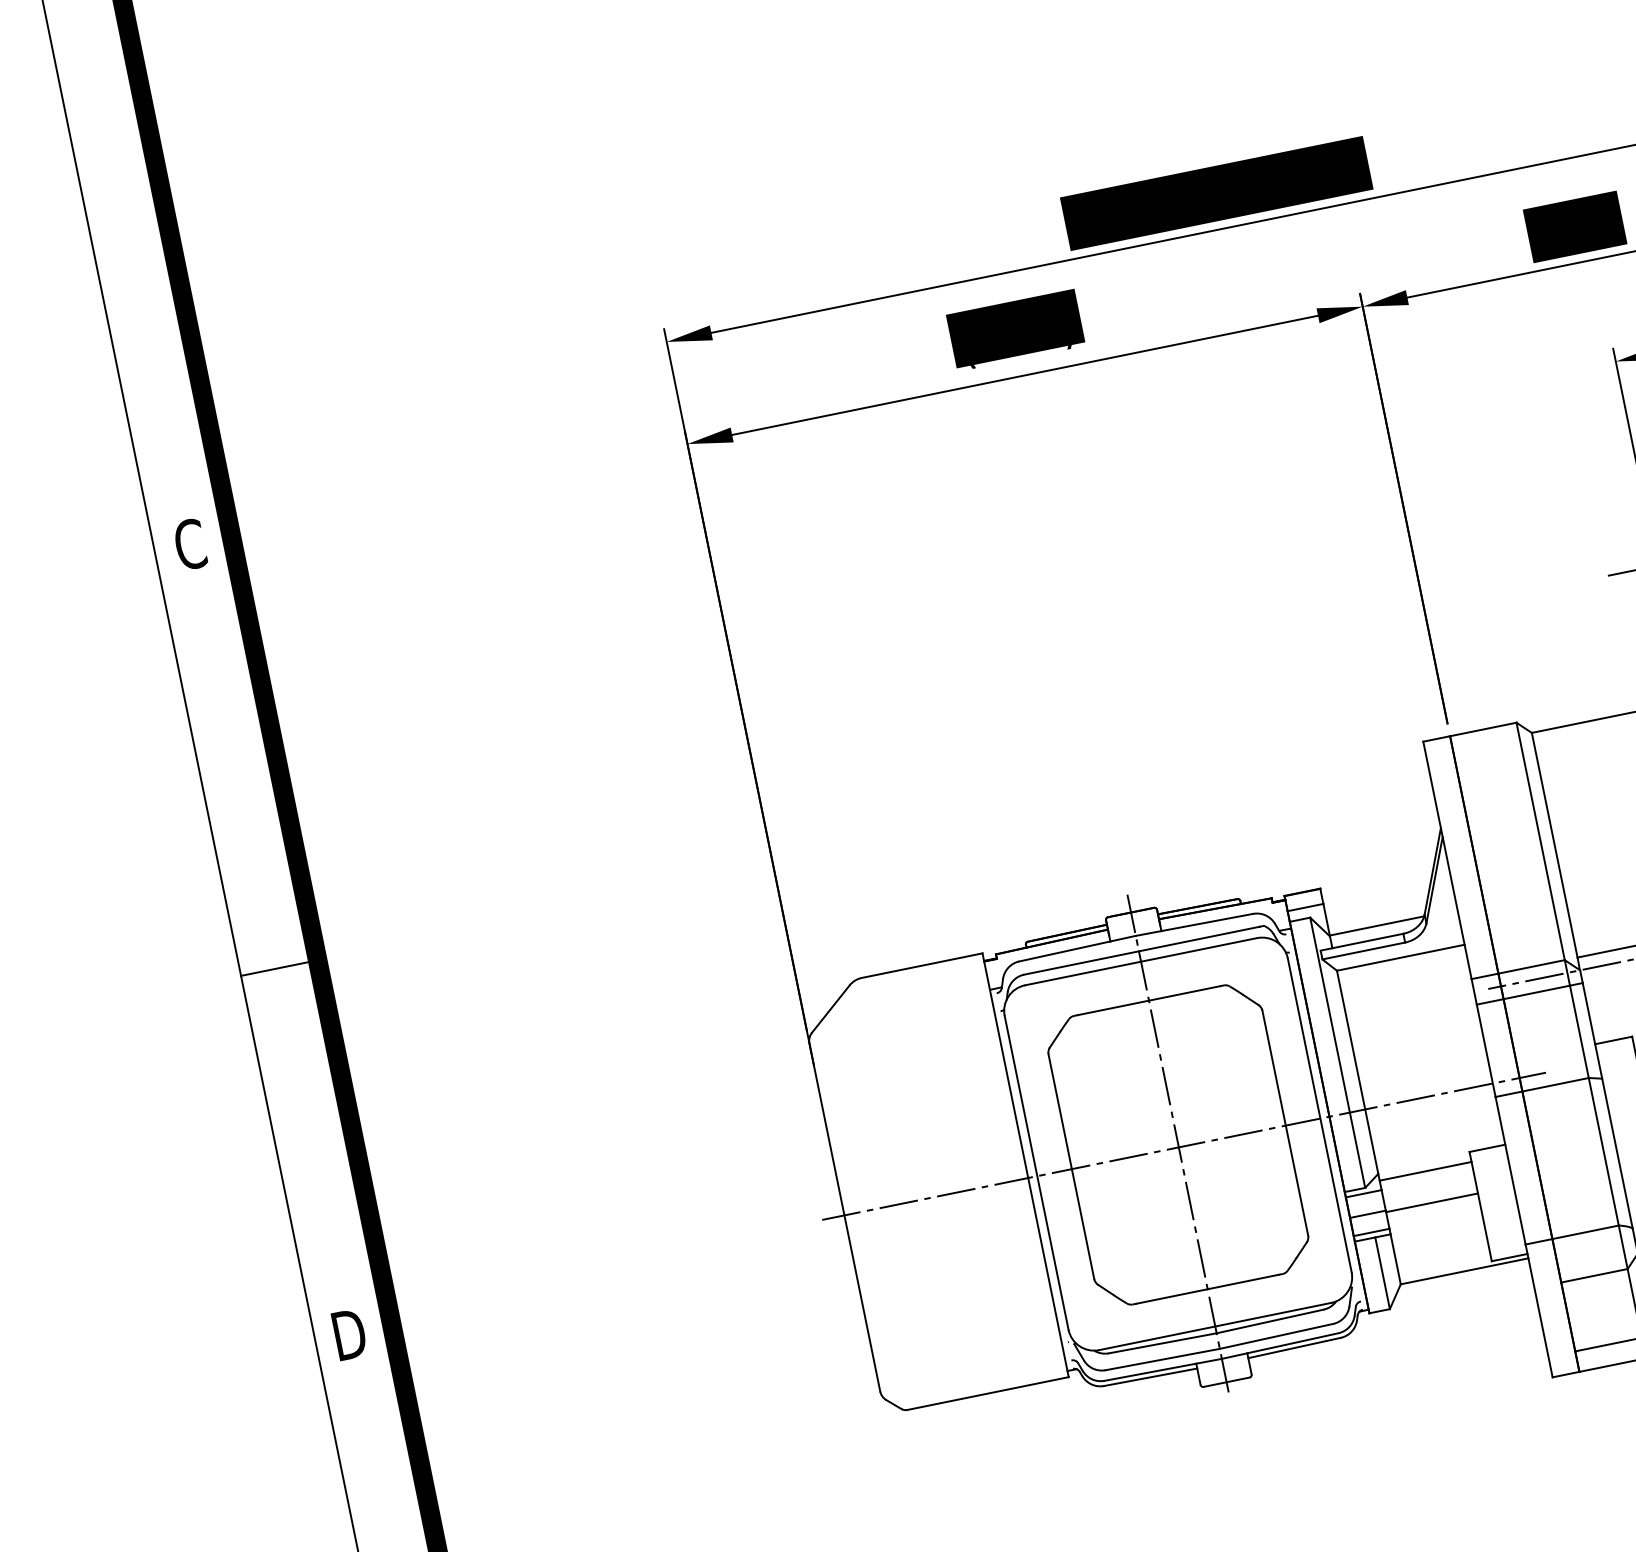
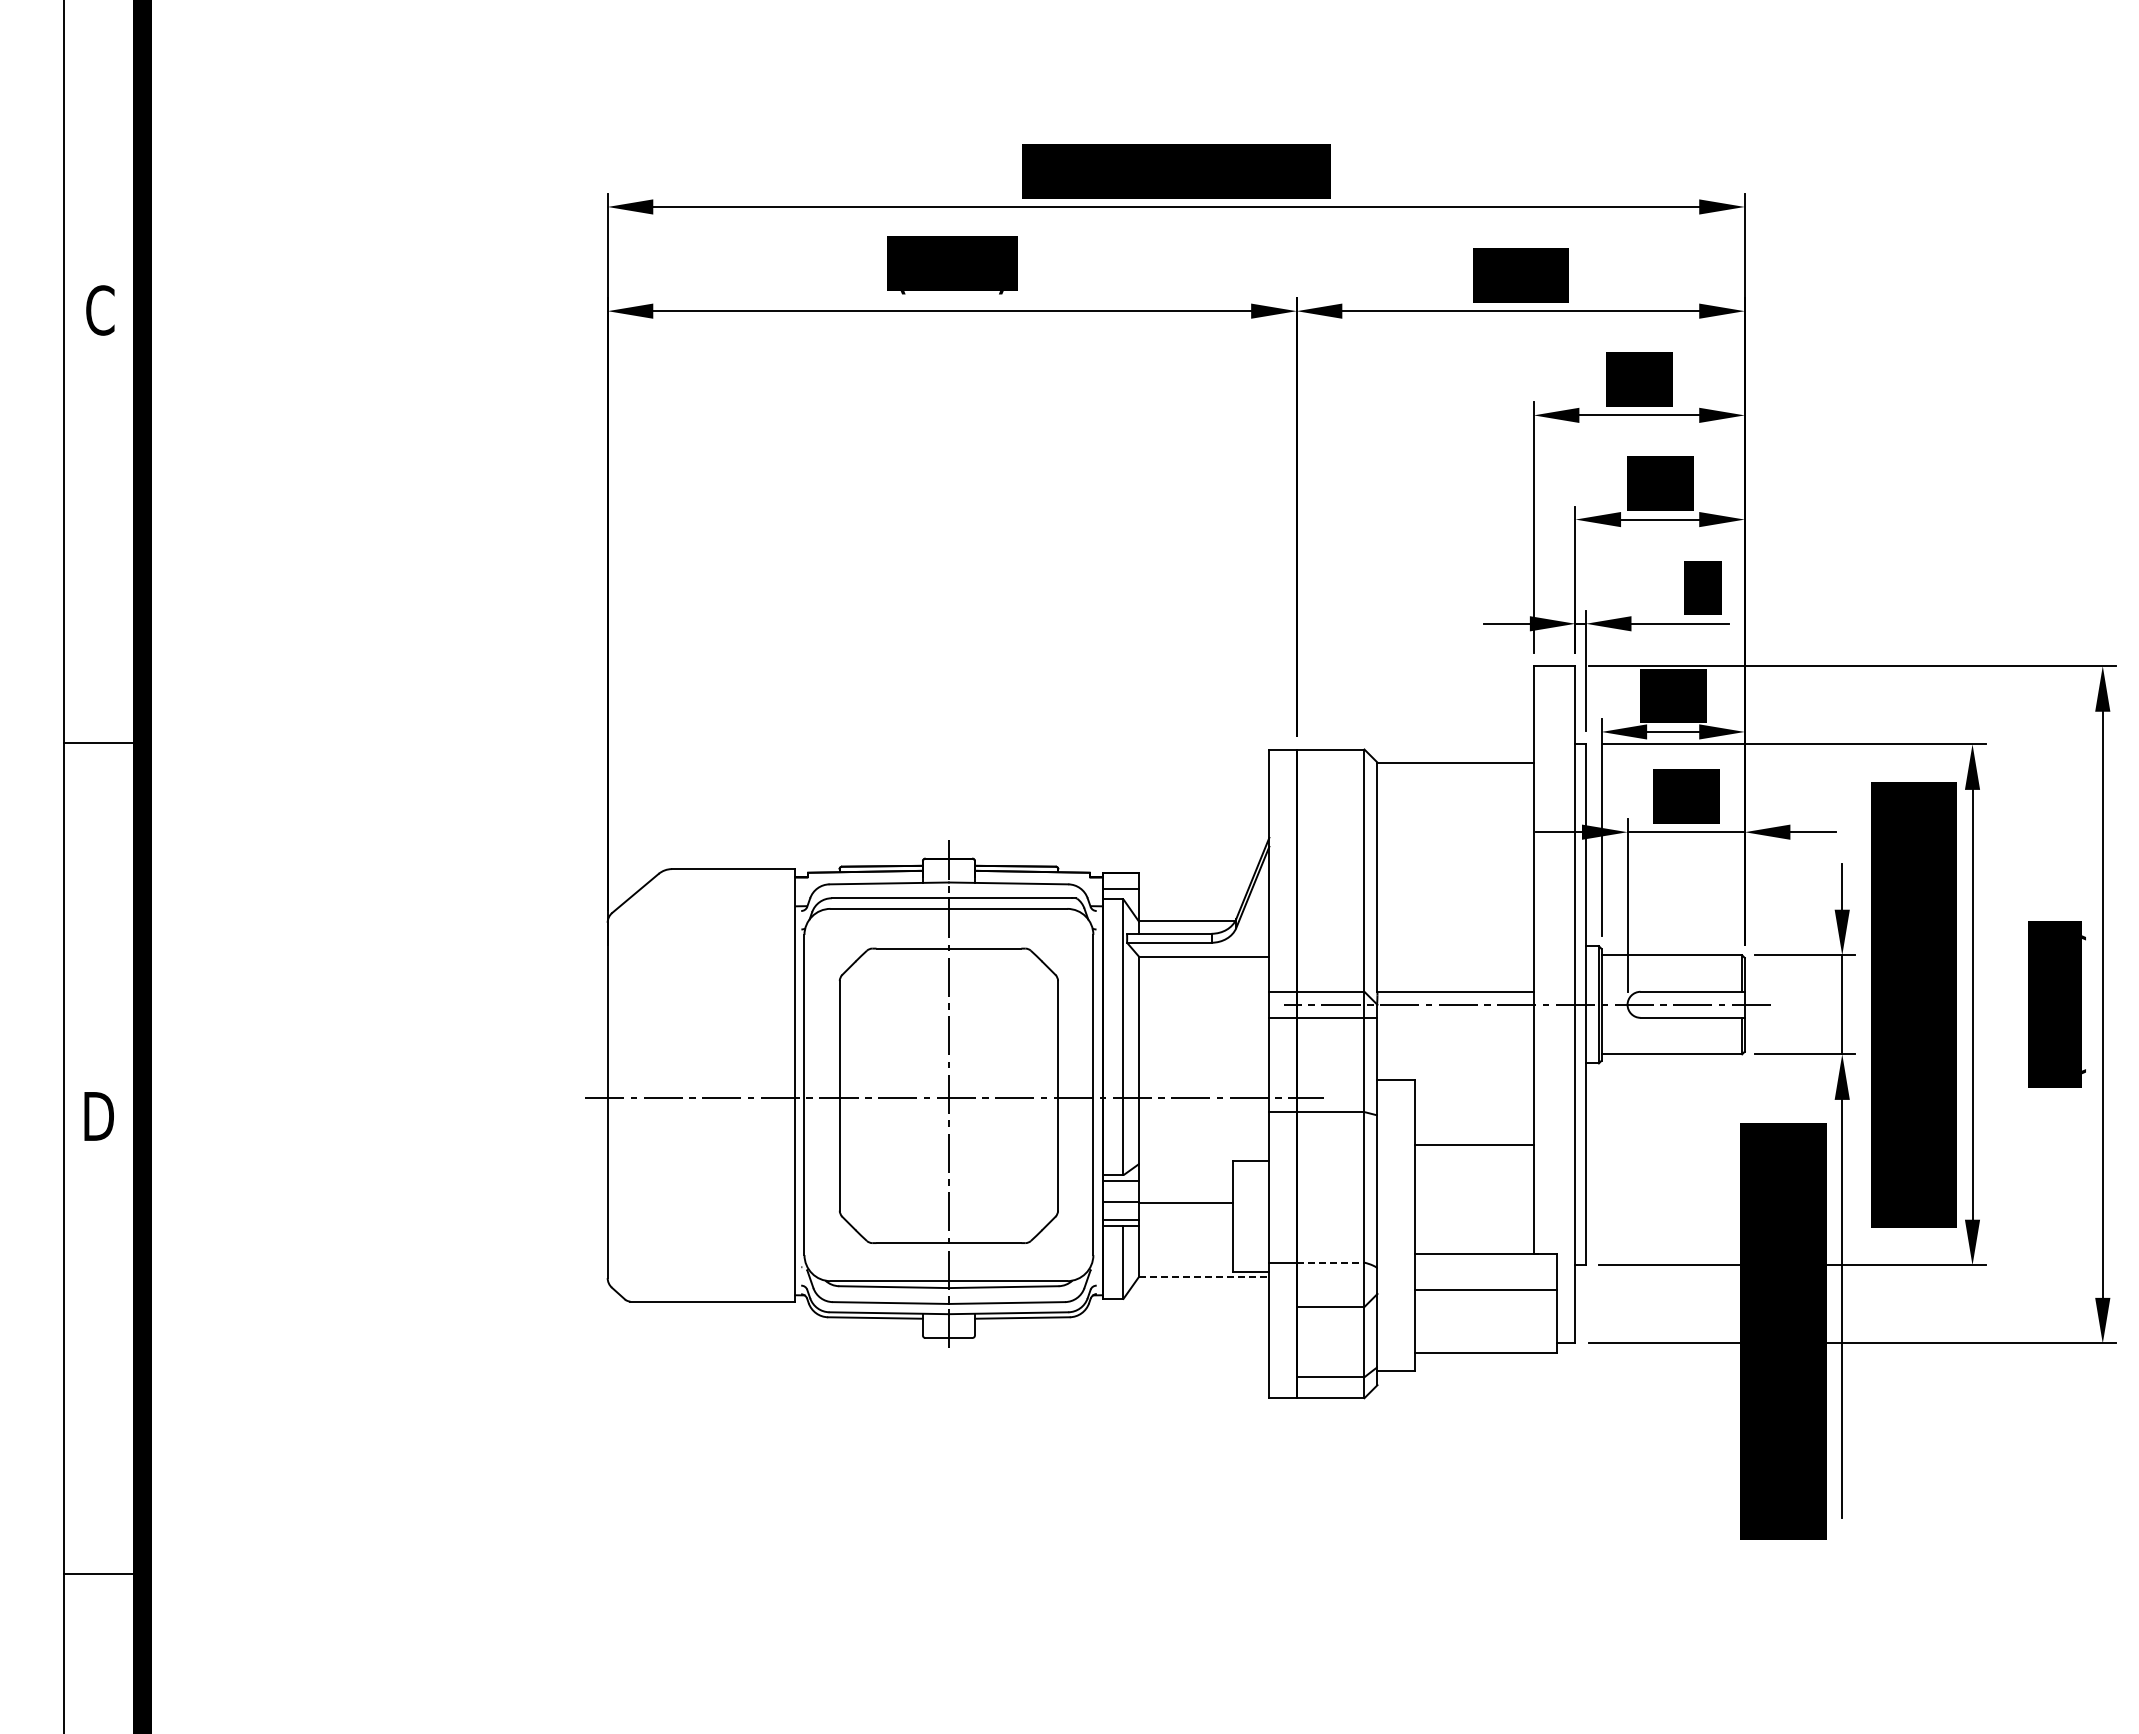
line: (1425, 1170) -> (1185, 1170), removed
line: (1585, 1232) -> (1330, 1262), solid -> dashed
line: (1464, 1271) -> (1204, 1276), solid -> dashed

